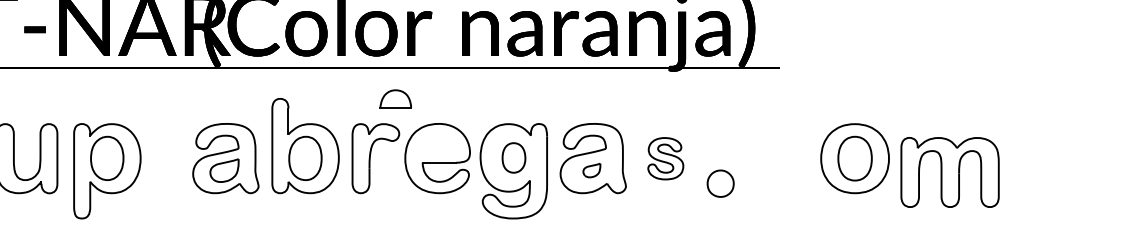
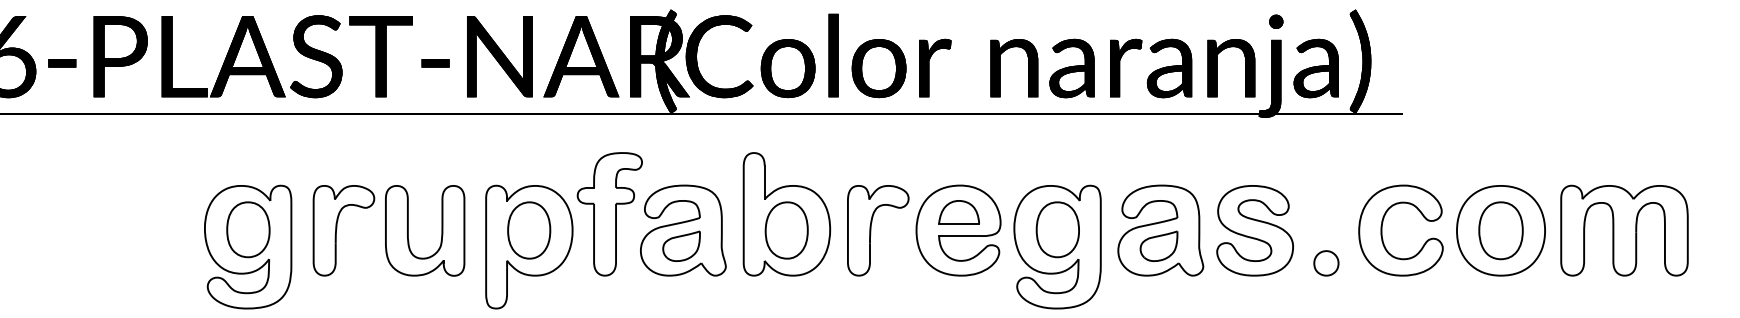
part: (395, 99) -> (958, 212), moved
part: (169, 146) -> (609, 214), added
part: (513, 157) -> (1057, 229), size x1.43
part: (665, 158) -> (1254, 230), size x1.67
part: (763, 158) -> (1382, 230), added
part: (591, 170) -> (1158, 245), size x1.67
part: (950, 172) -> (1624, 230), moved
part: (720, 183) -> (1326, 263), size x0.71

